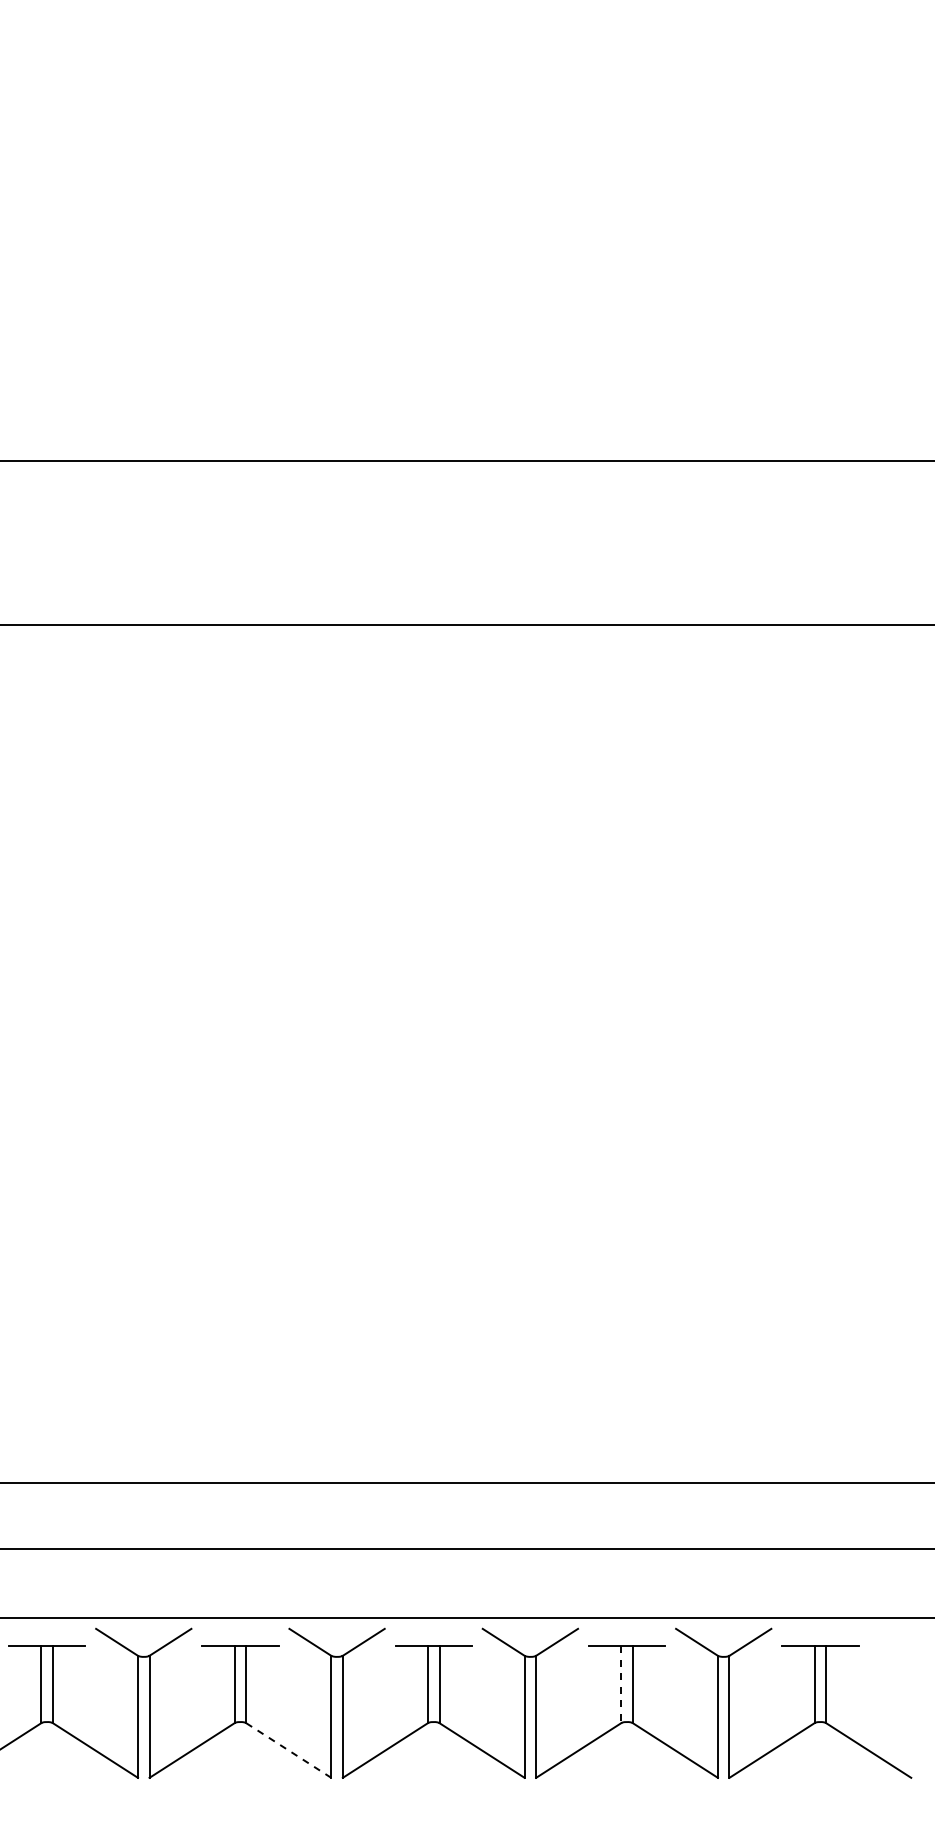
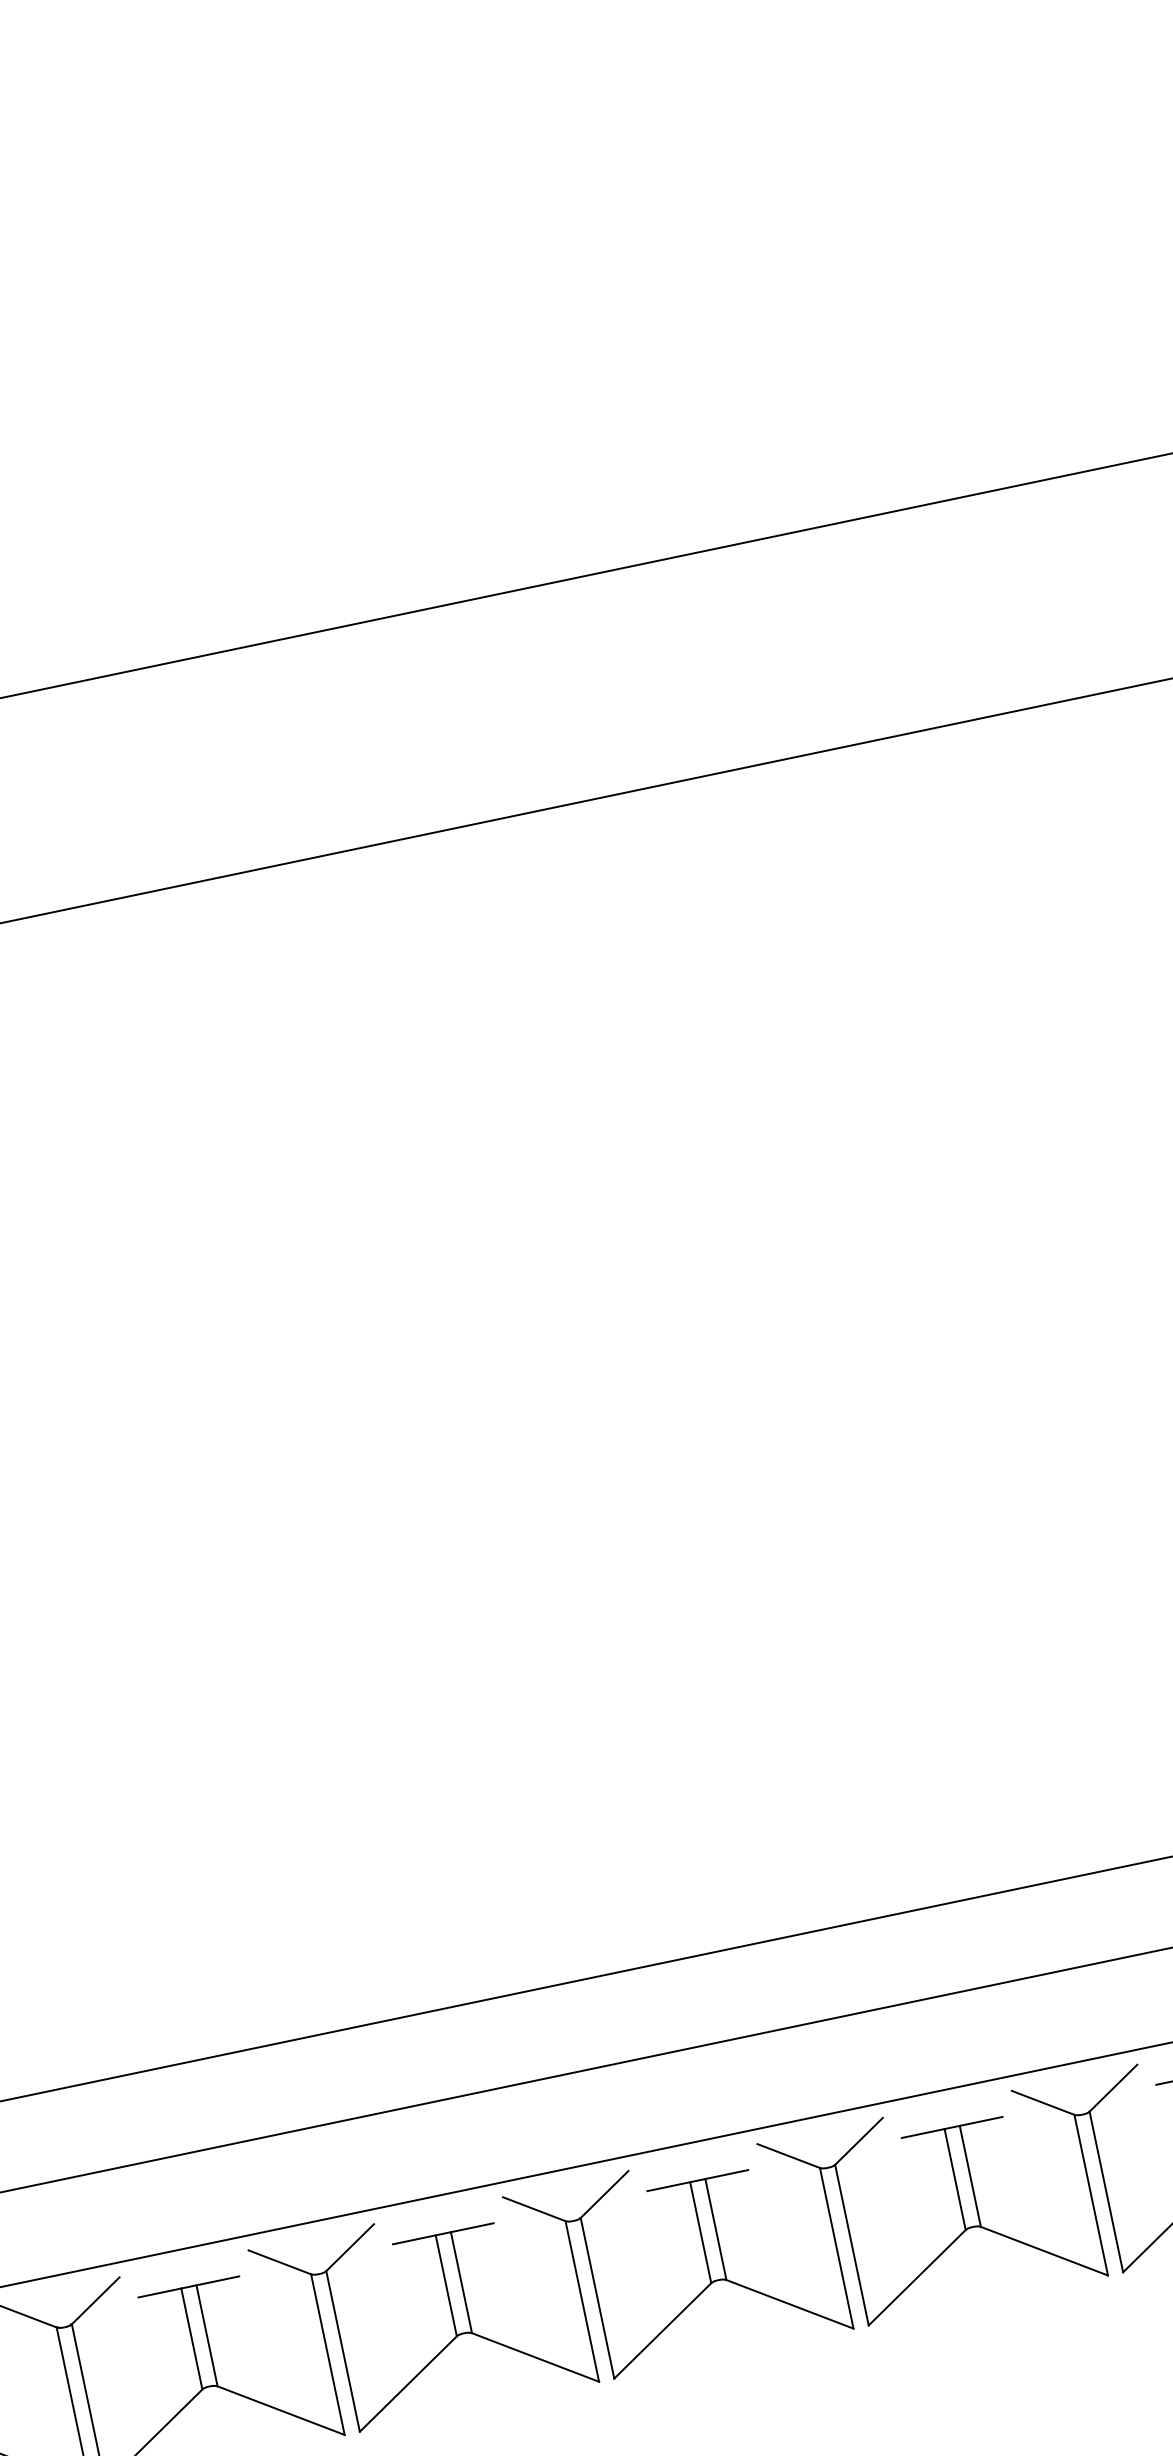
line: (621, 1685) -> (955, 2180), dashed -> solid
line: (288, 1750) -> (535, 2357), dashed -> solid

